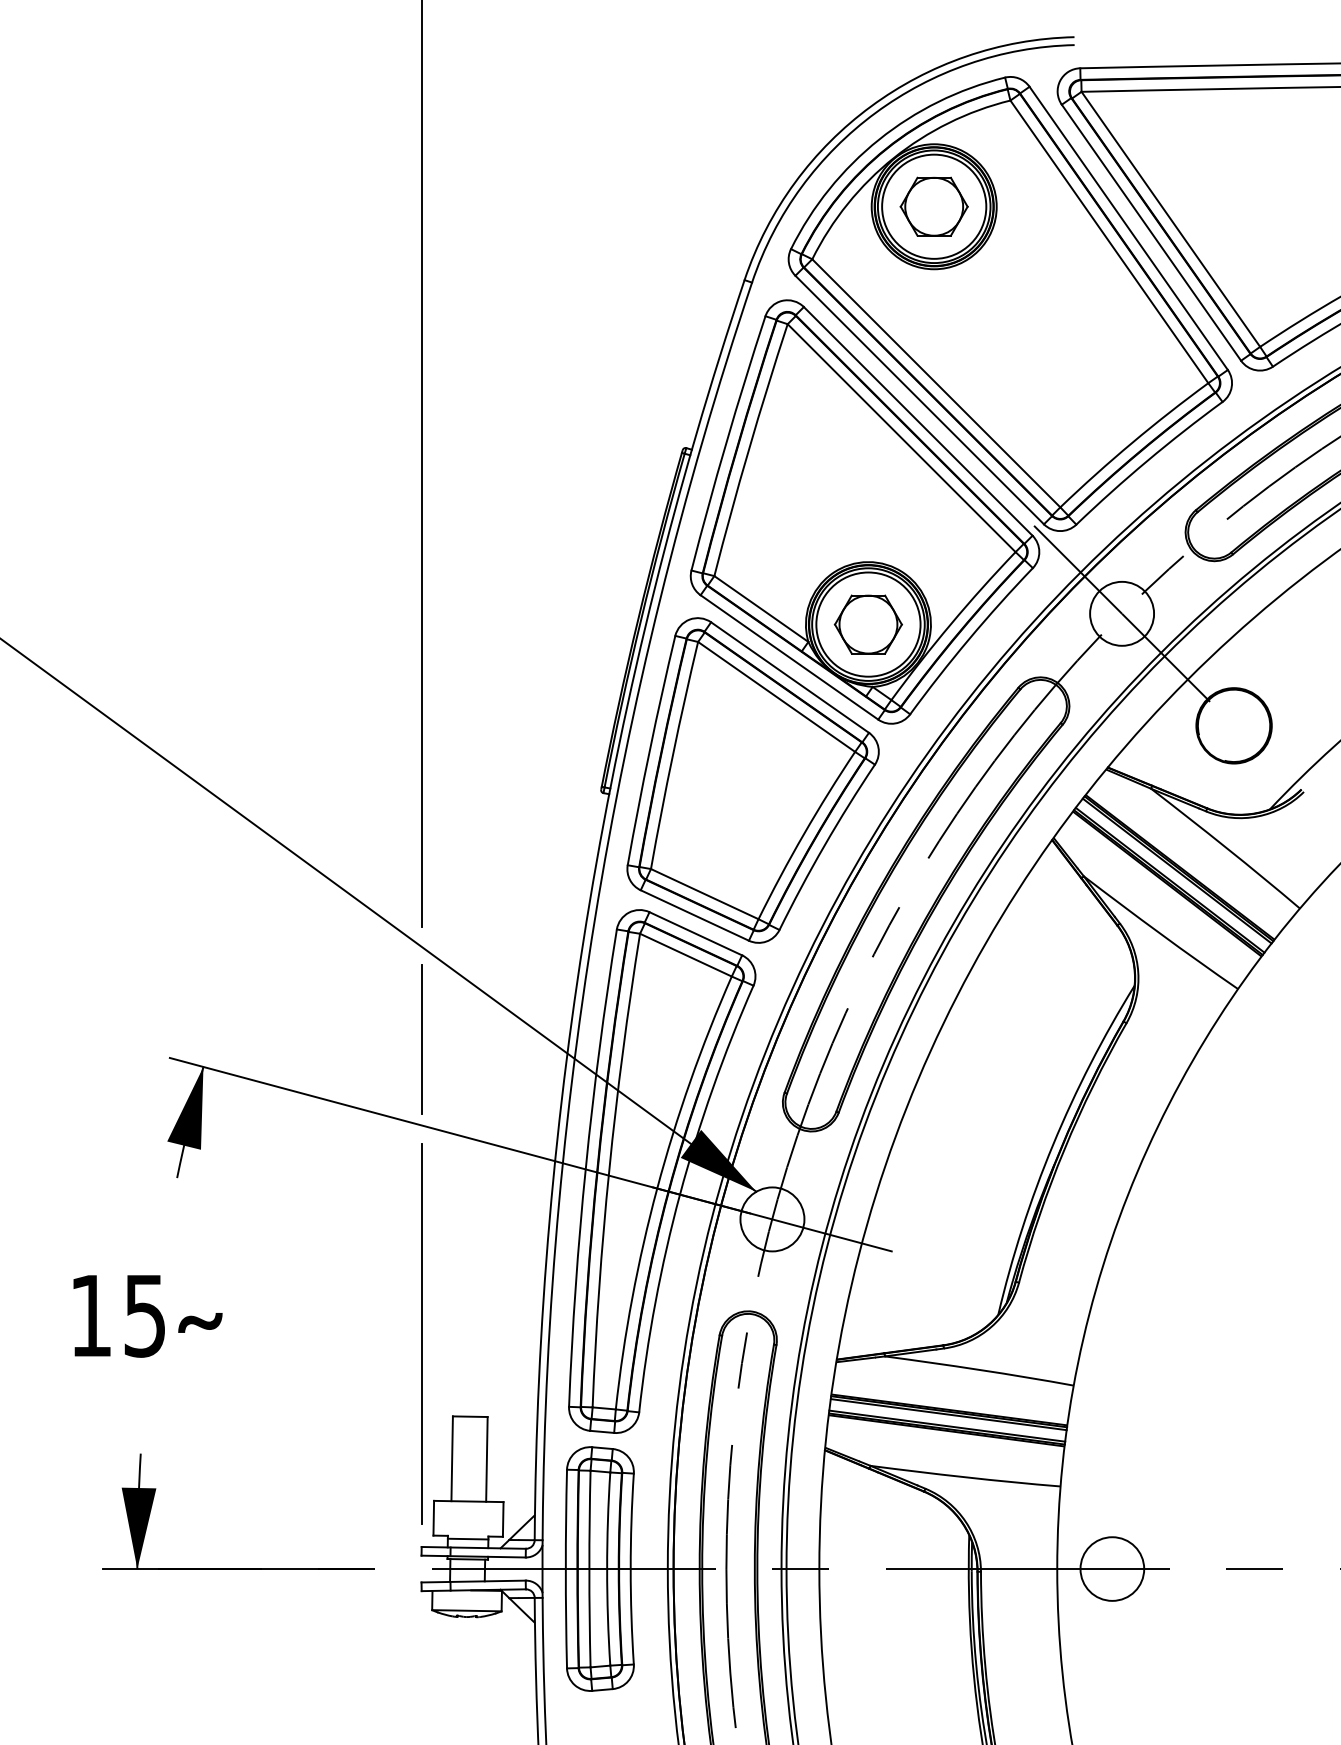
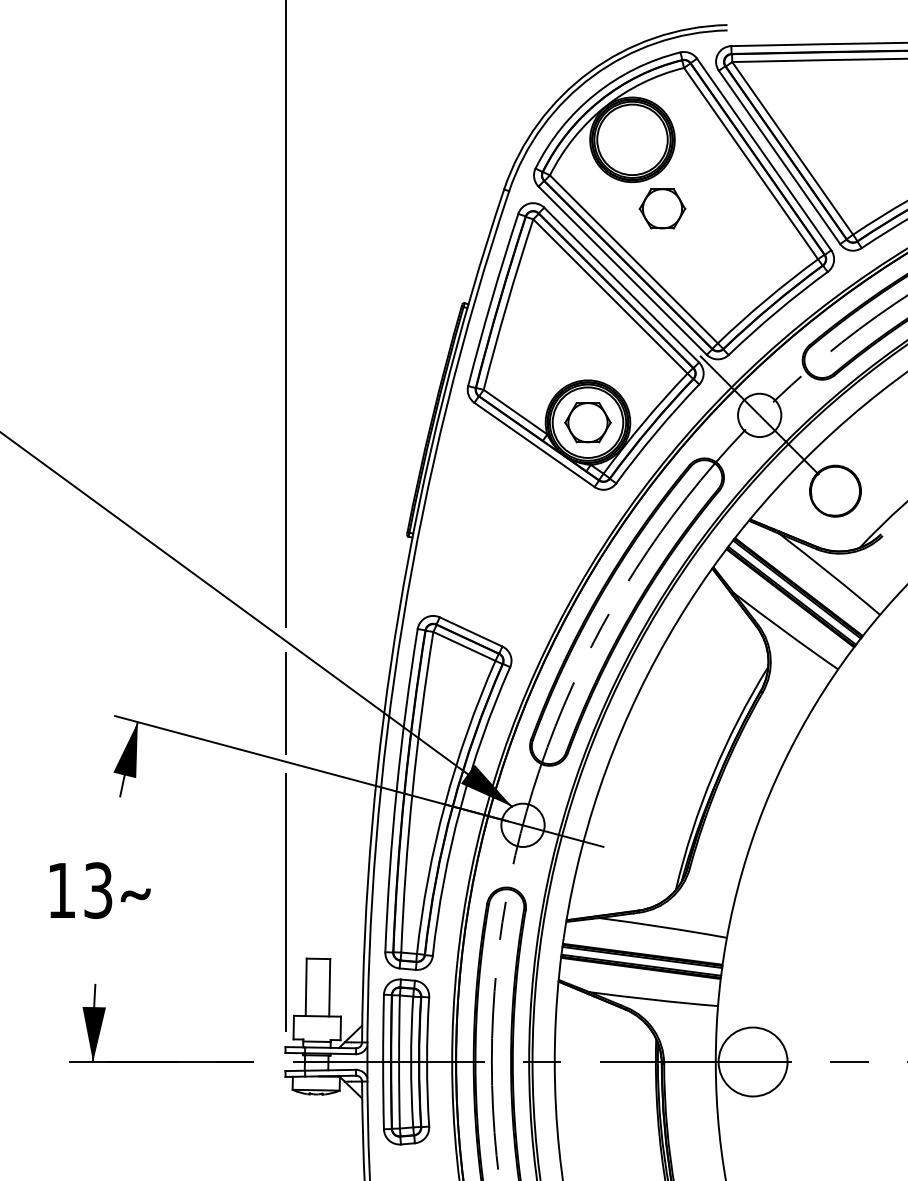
part: (934, 206) -> (662, 208), moved
part: (752, 779) -> (509, 527), removed
text: (145, 1315) -> (98, 890), 15 -> 13
circle: (1111, 1568) -> (752, 1061), size x1.6

